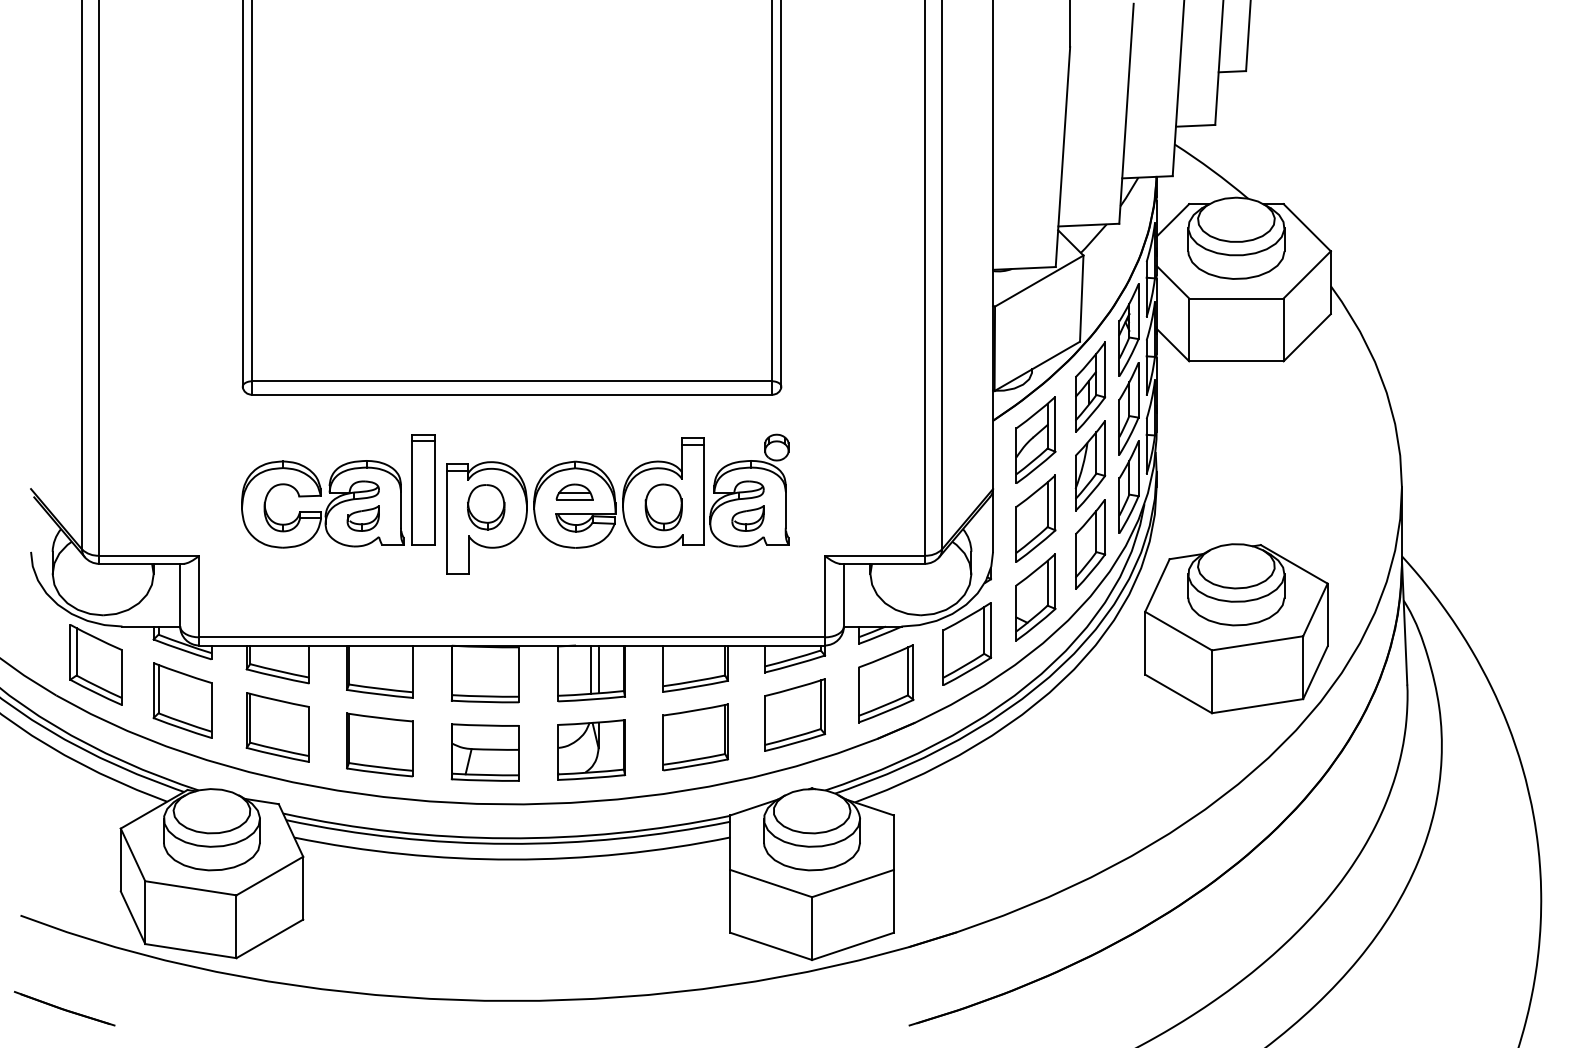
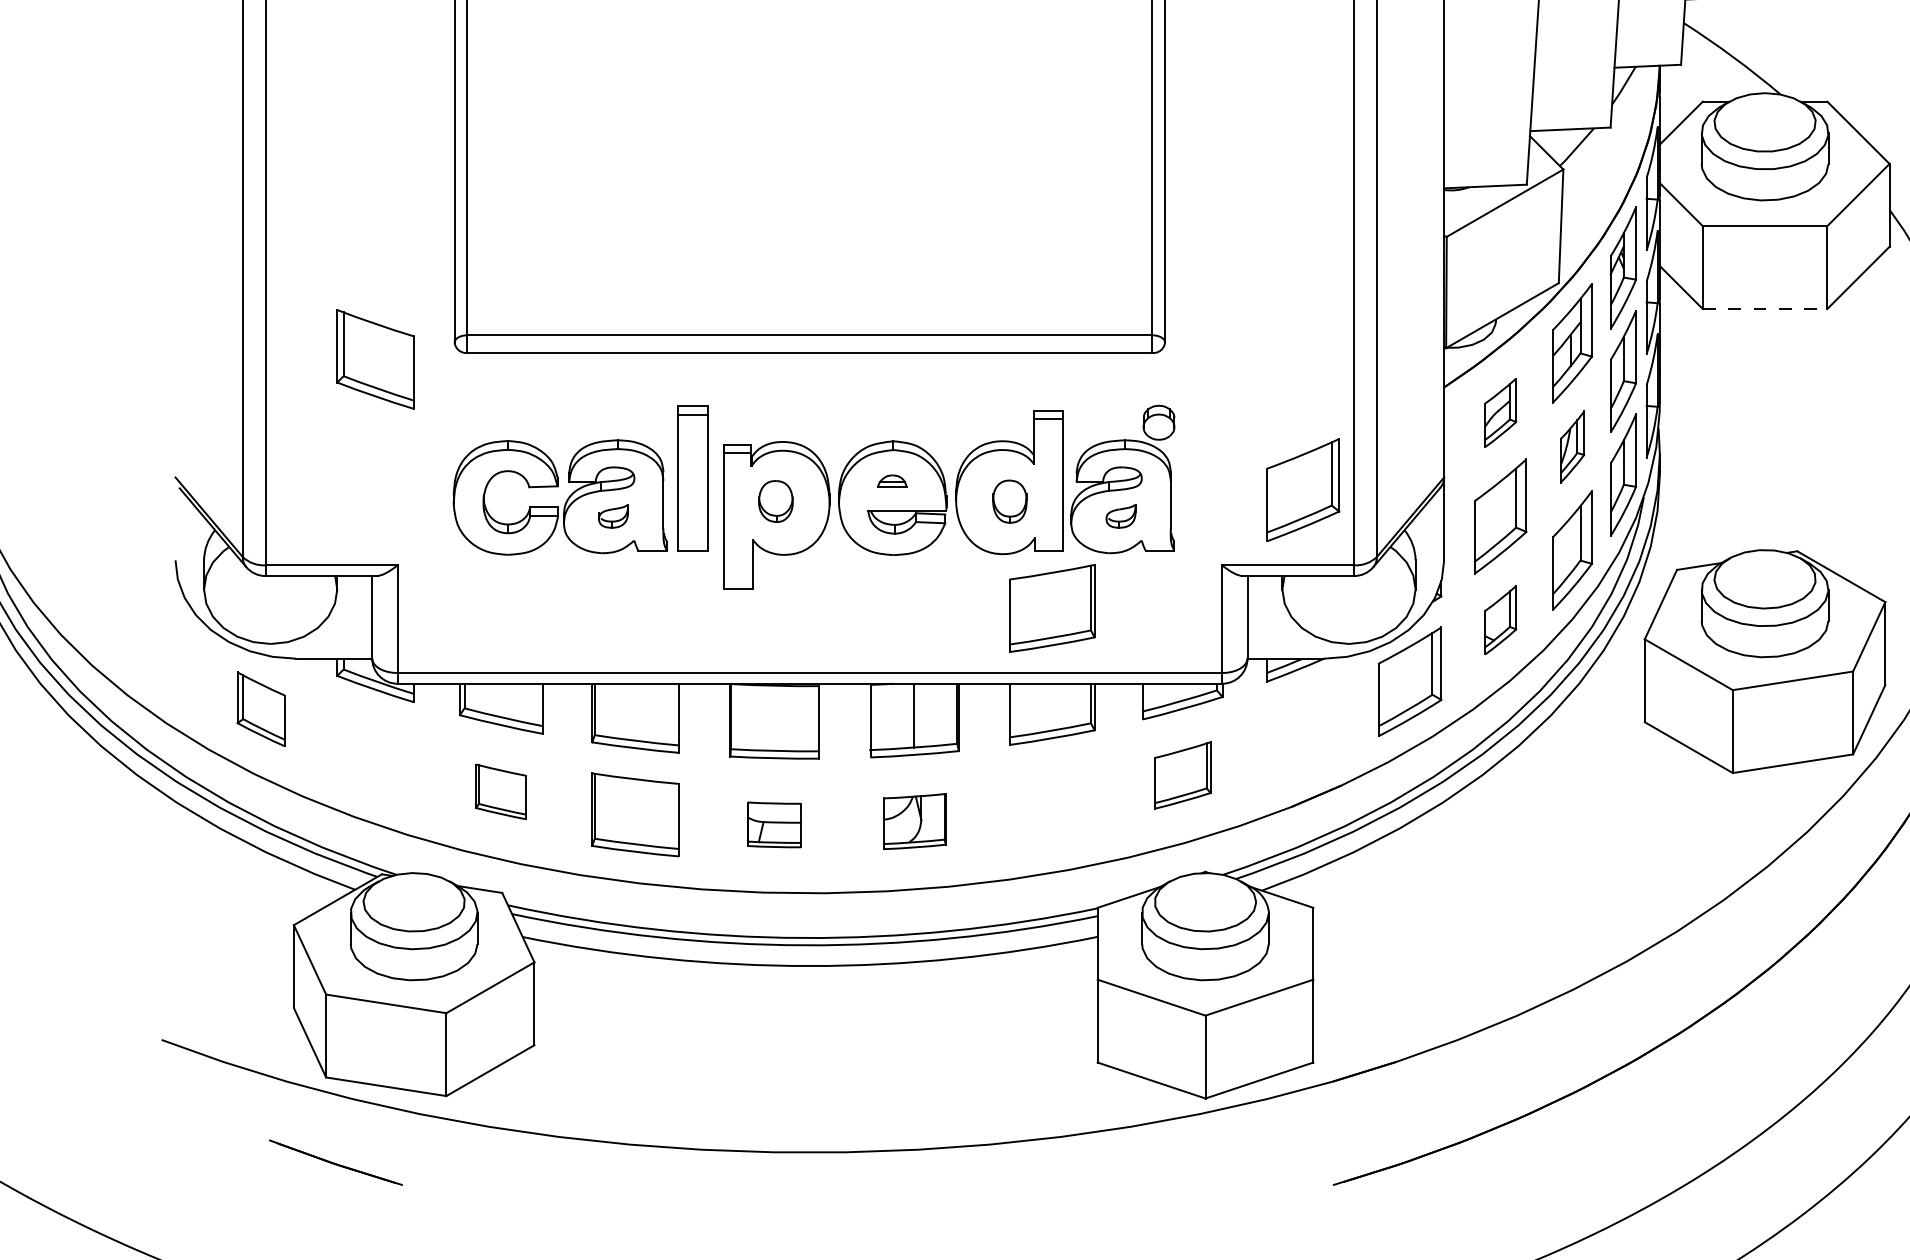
line: (1236, 361) -> (1765, 309), solid -> dashed
part: (1035, 439) -> (1500, 412), size x0.6
part: (1090, 465) -> (1572, 446), size x0.6
part: (574, 491) -> (892, 480), size x0.6
part: (486, 507) -> (776, 501), size x0.7
part: (663, 507) -> (1009, 501), size x0.7
part: (362, 518) -> (612, 516), size x0.7
part: (747, 518) -> (1120, 516), size x0.7
part: (1035, 597) -> (1500, 620), size x0.6
part: (95, 664) -> (260, 708), size x0.7
line: (598, 669) -> (923, 715), removed
part: (886, 683) -> (1303, 489), moved
part: (182, 700) -> (375, 359), moved
part: (794, 714) -> (1182, 774), size x0.7
part: (277, 727) -> (500, 791), size x0.6
part: (695, 737) -> (1051, 608), moved
part: (591, 749) -> (914, 820), size x0.7
part: (484, 752) -> (773, 824), size x0.6
part: (64, 1008) -> (335, 1162), moved

